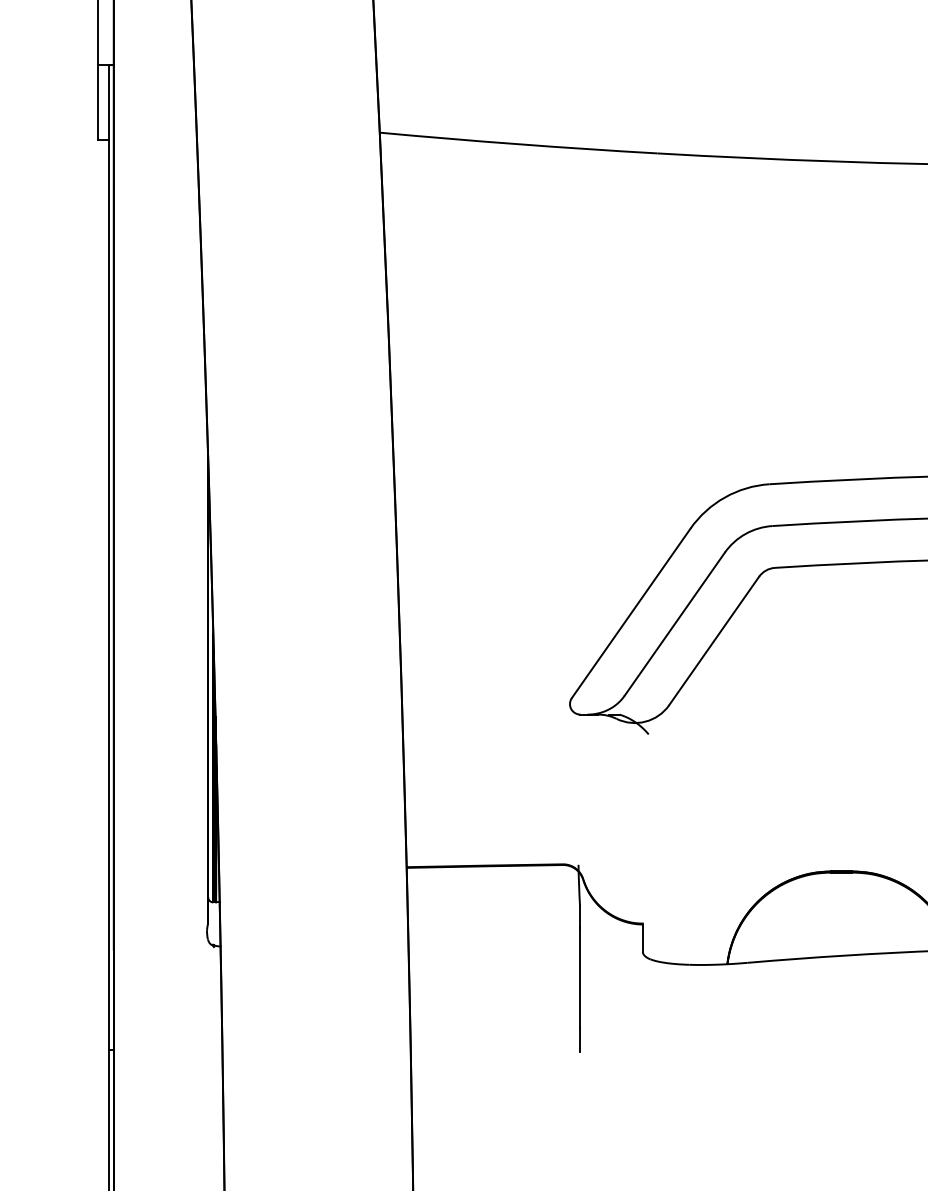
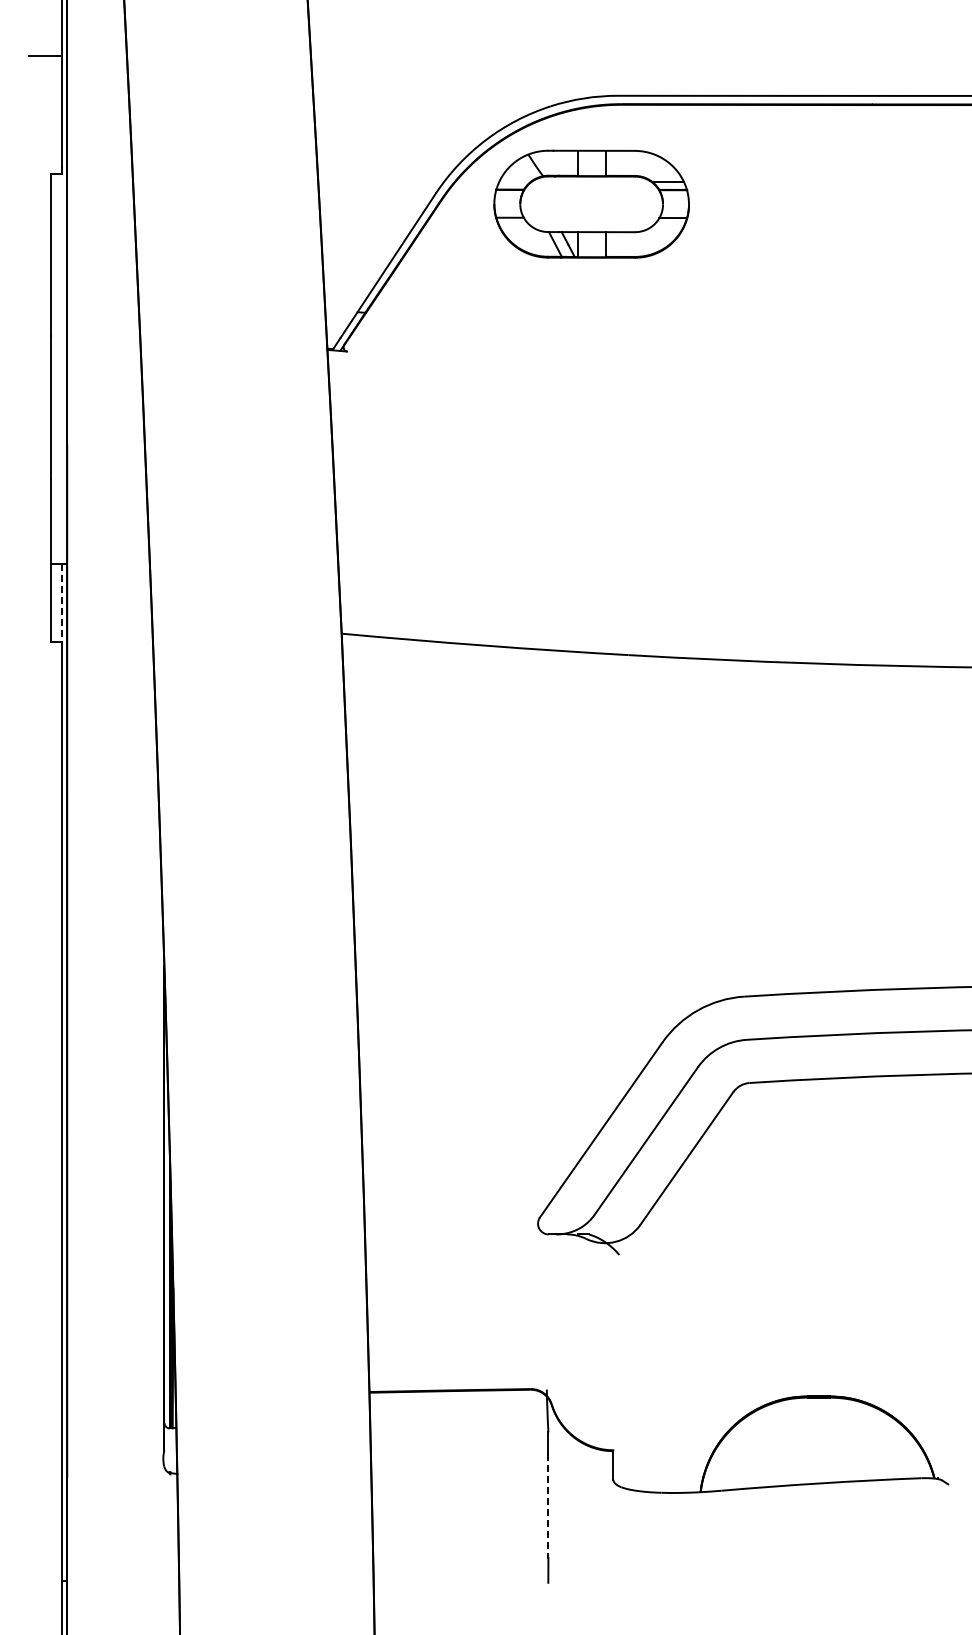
line: (108, 102) -> (61, 602), solid -> dashed
line: (580, 979) -> (548, 1507), solid -> dashed

